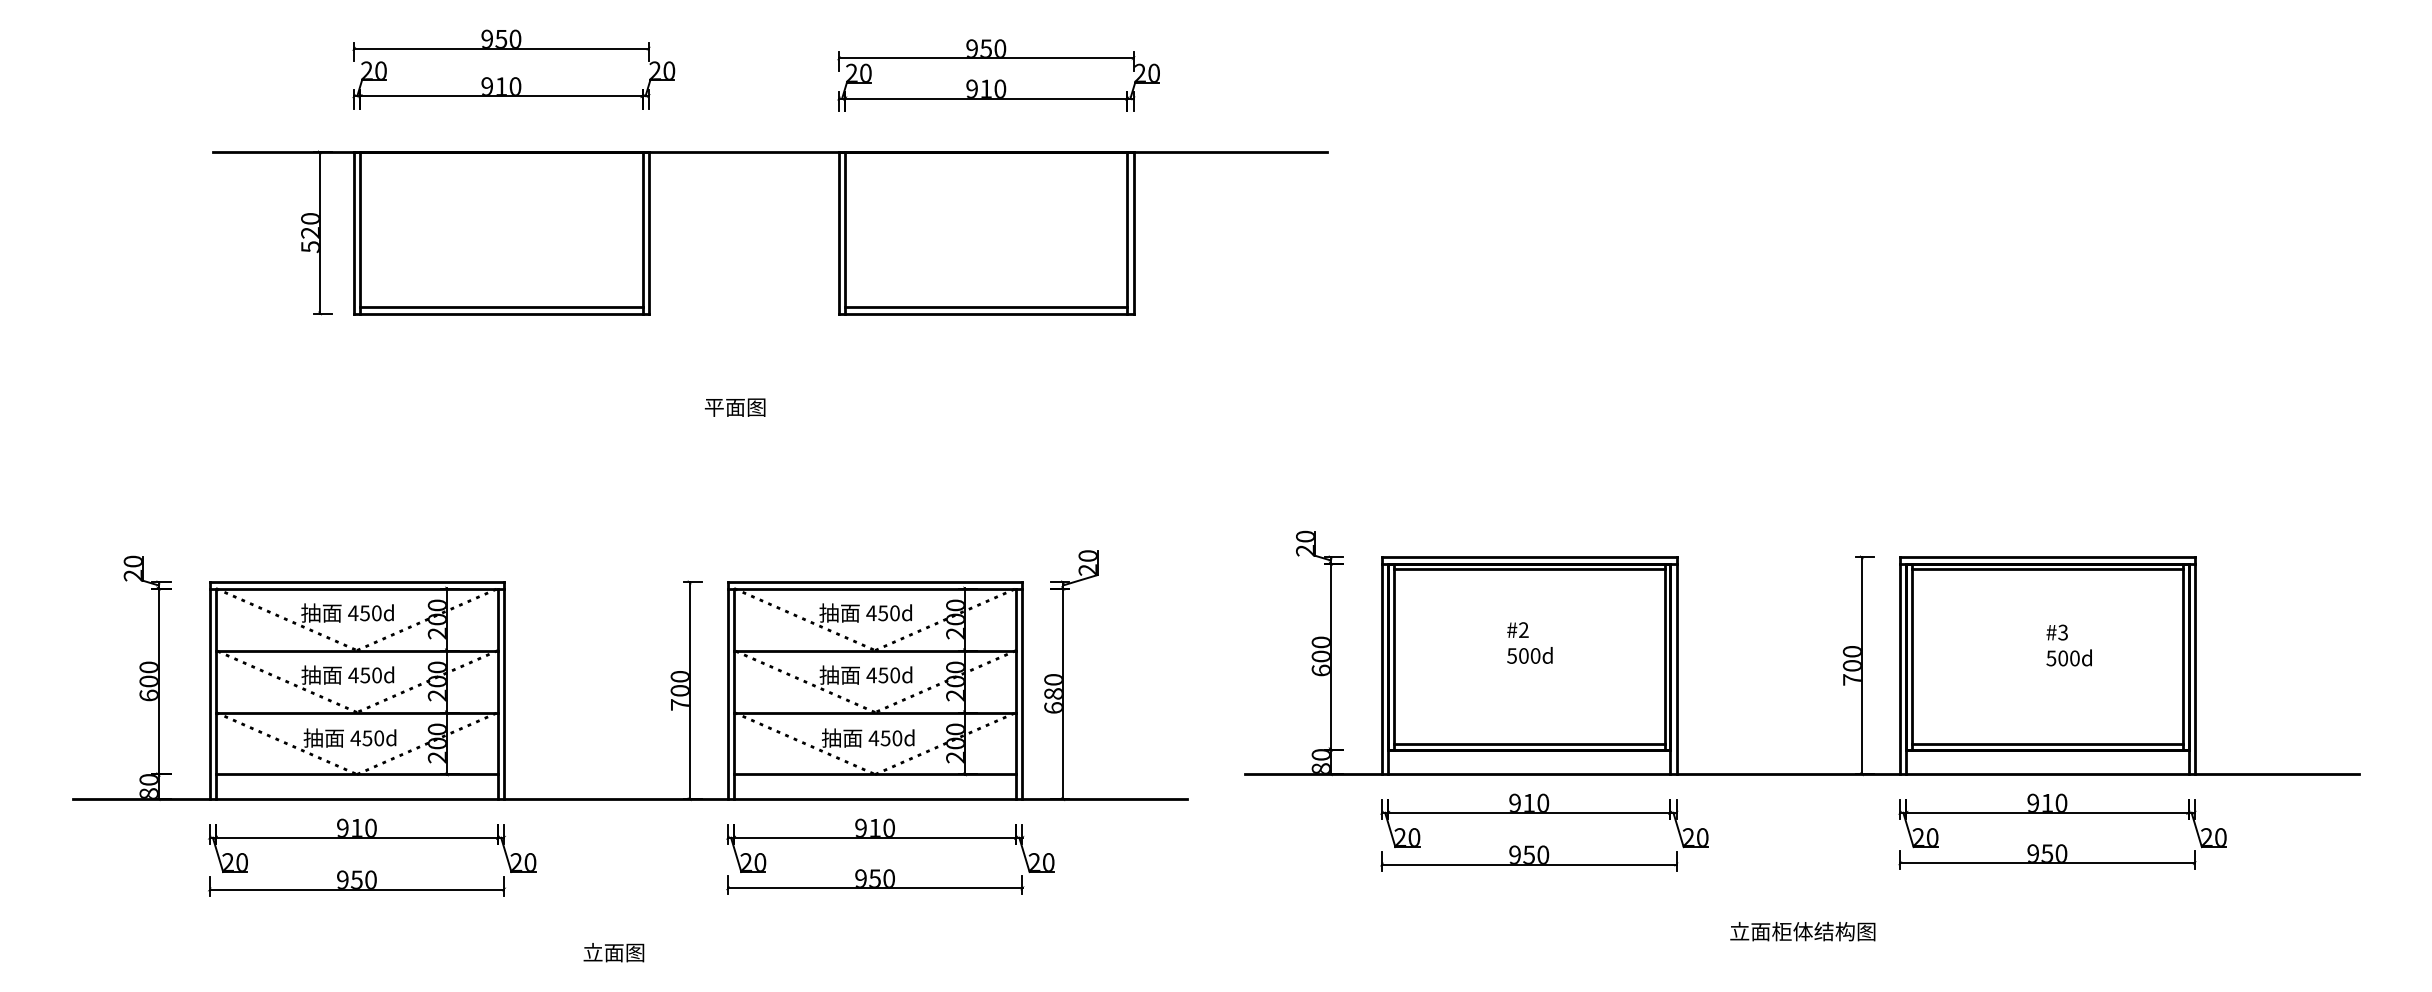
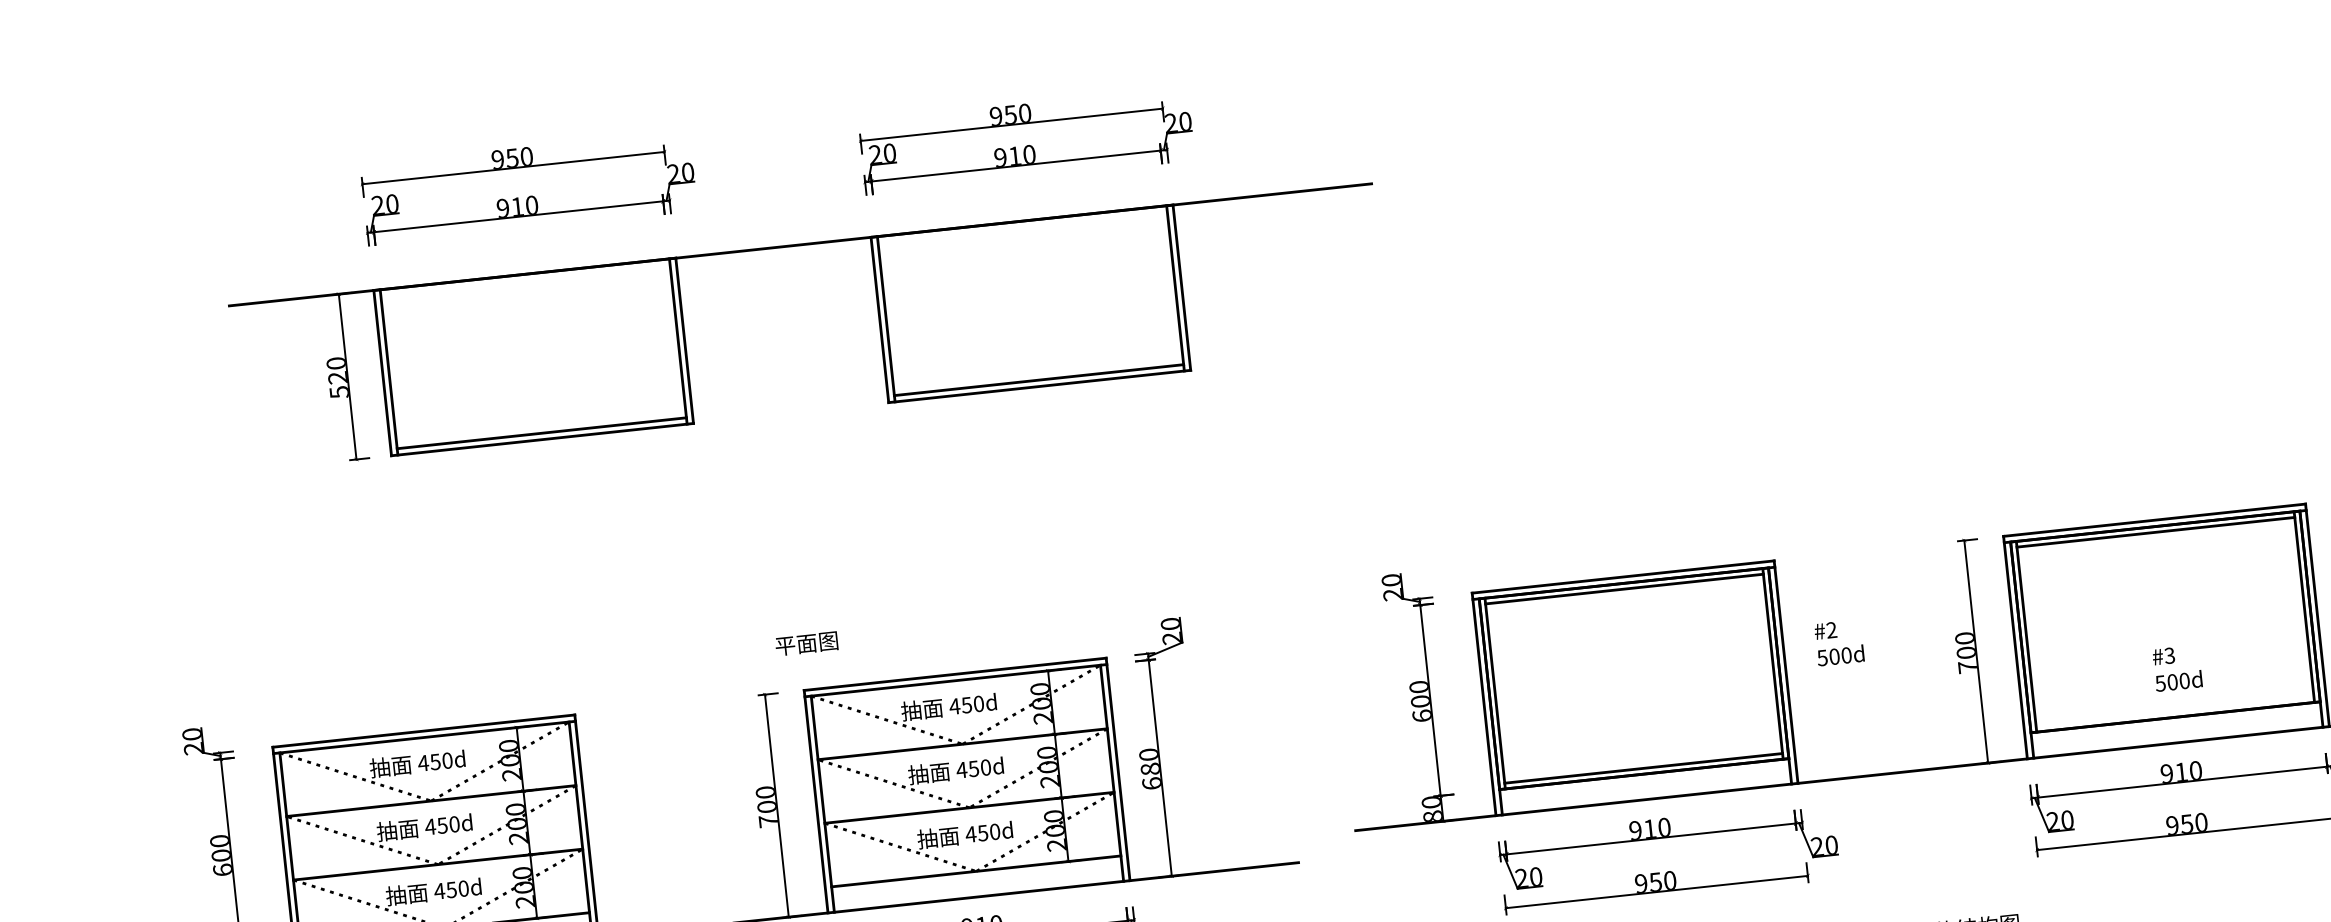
text: (735, 407) -> (807, 643), moved
text: (1529, 642) -> (1838, 642), moved
text: (2068, 645) -> (2176, 668), moved
line: (2046, 743) -> (2174, 711), removed

